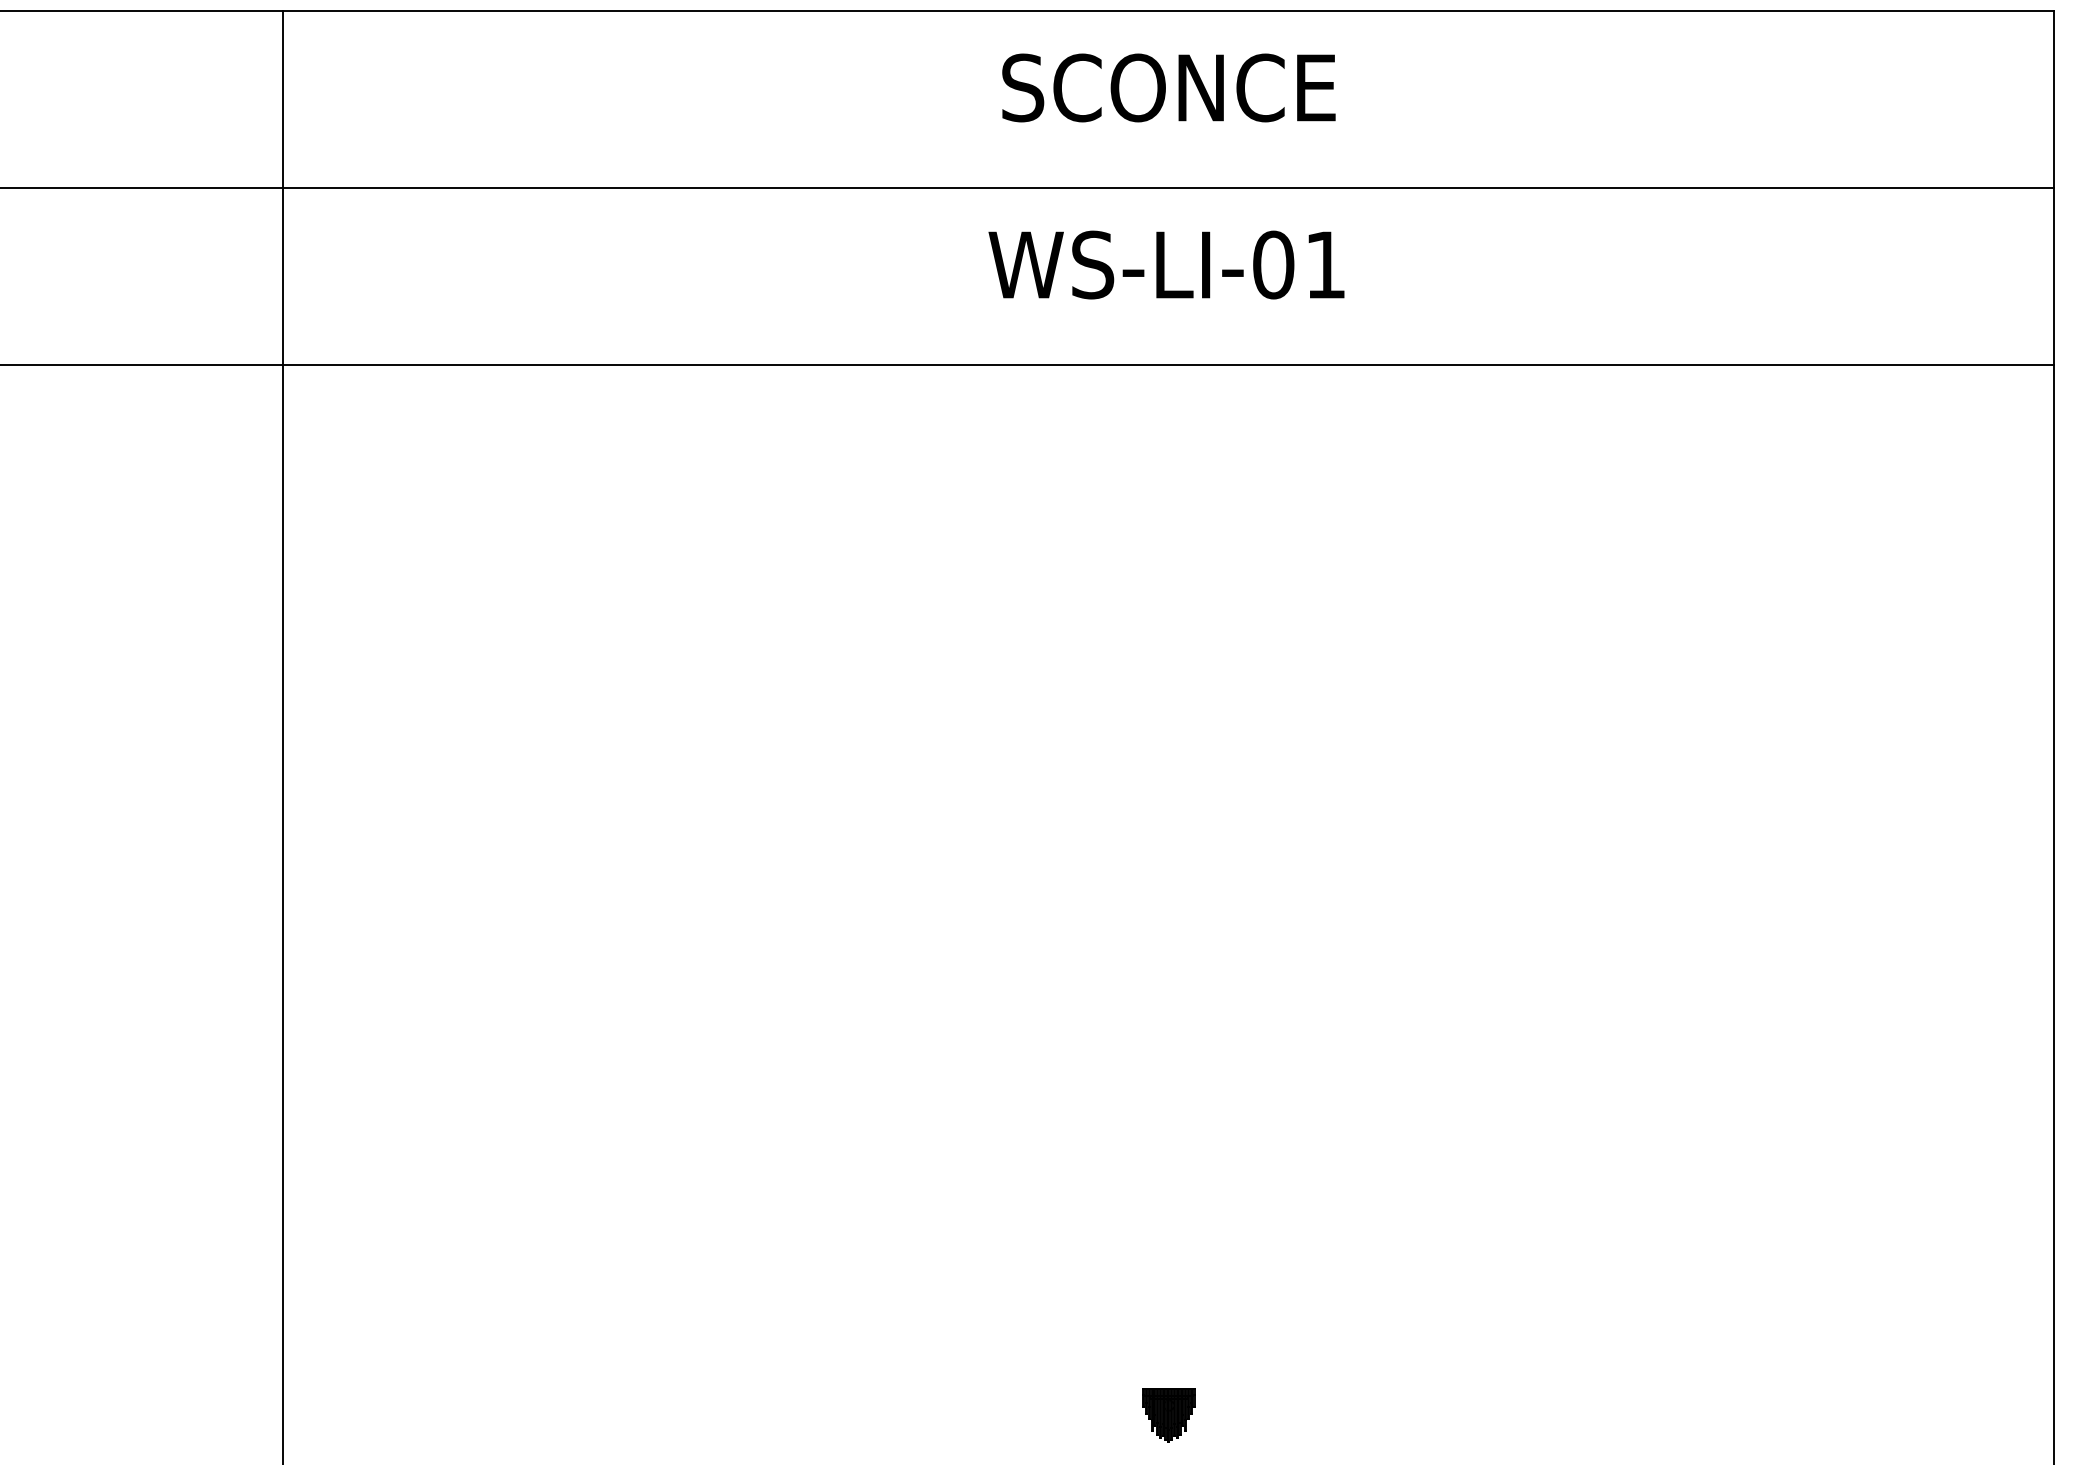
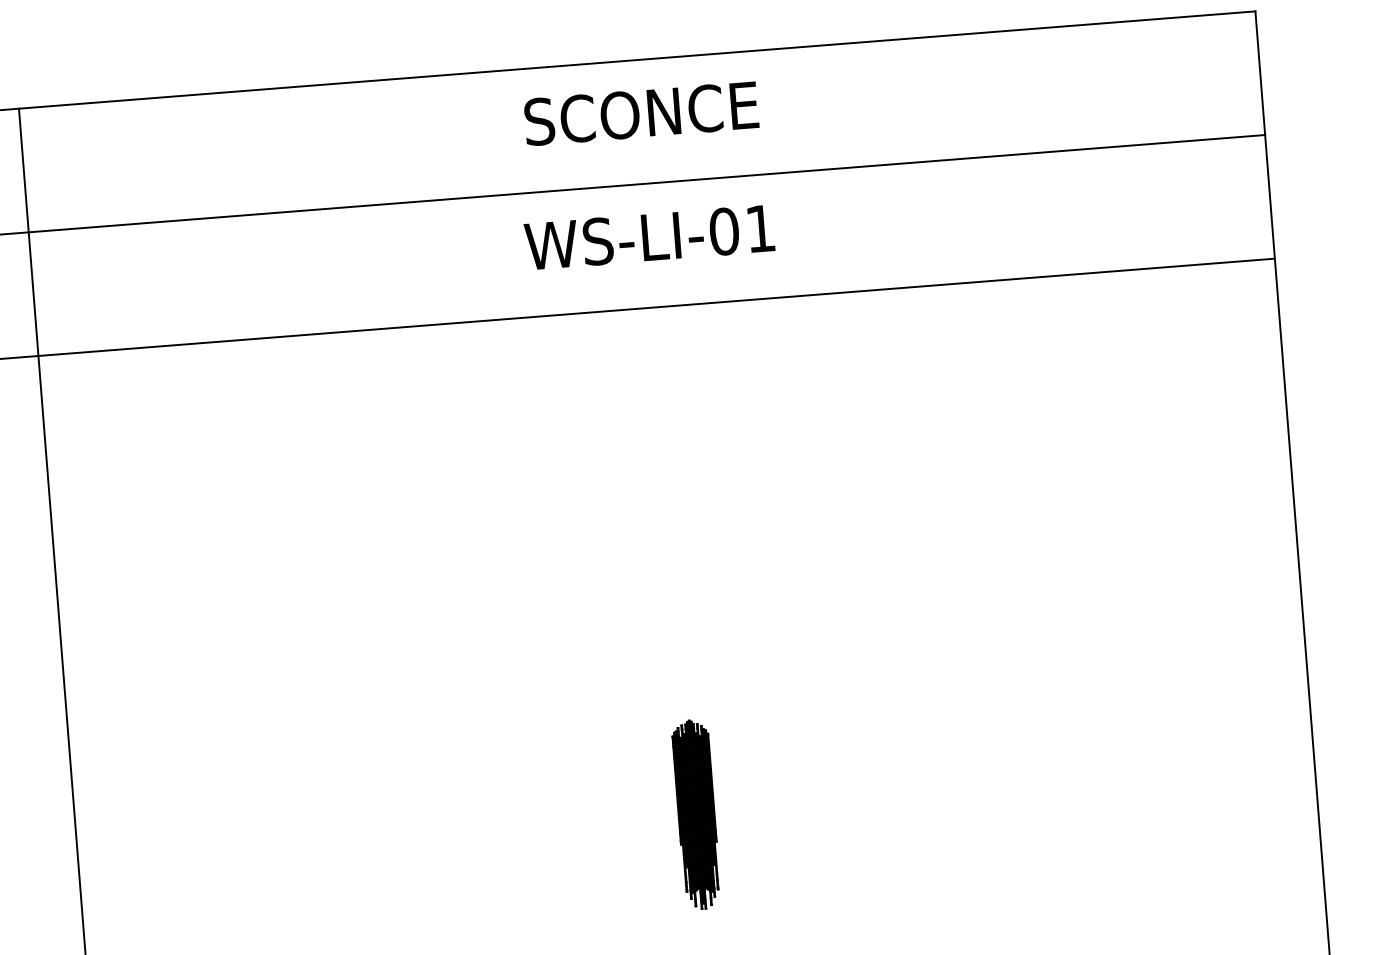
part: (1168, 1091) -> (696, 814), added

